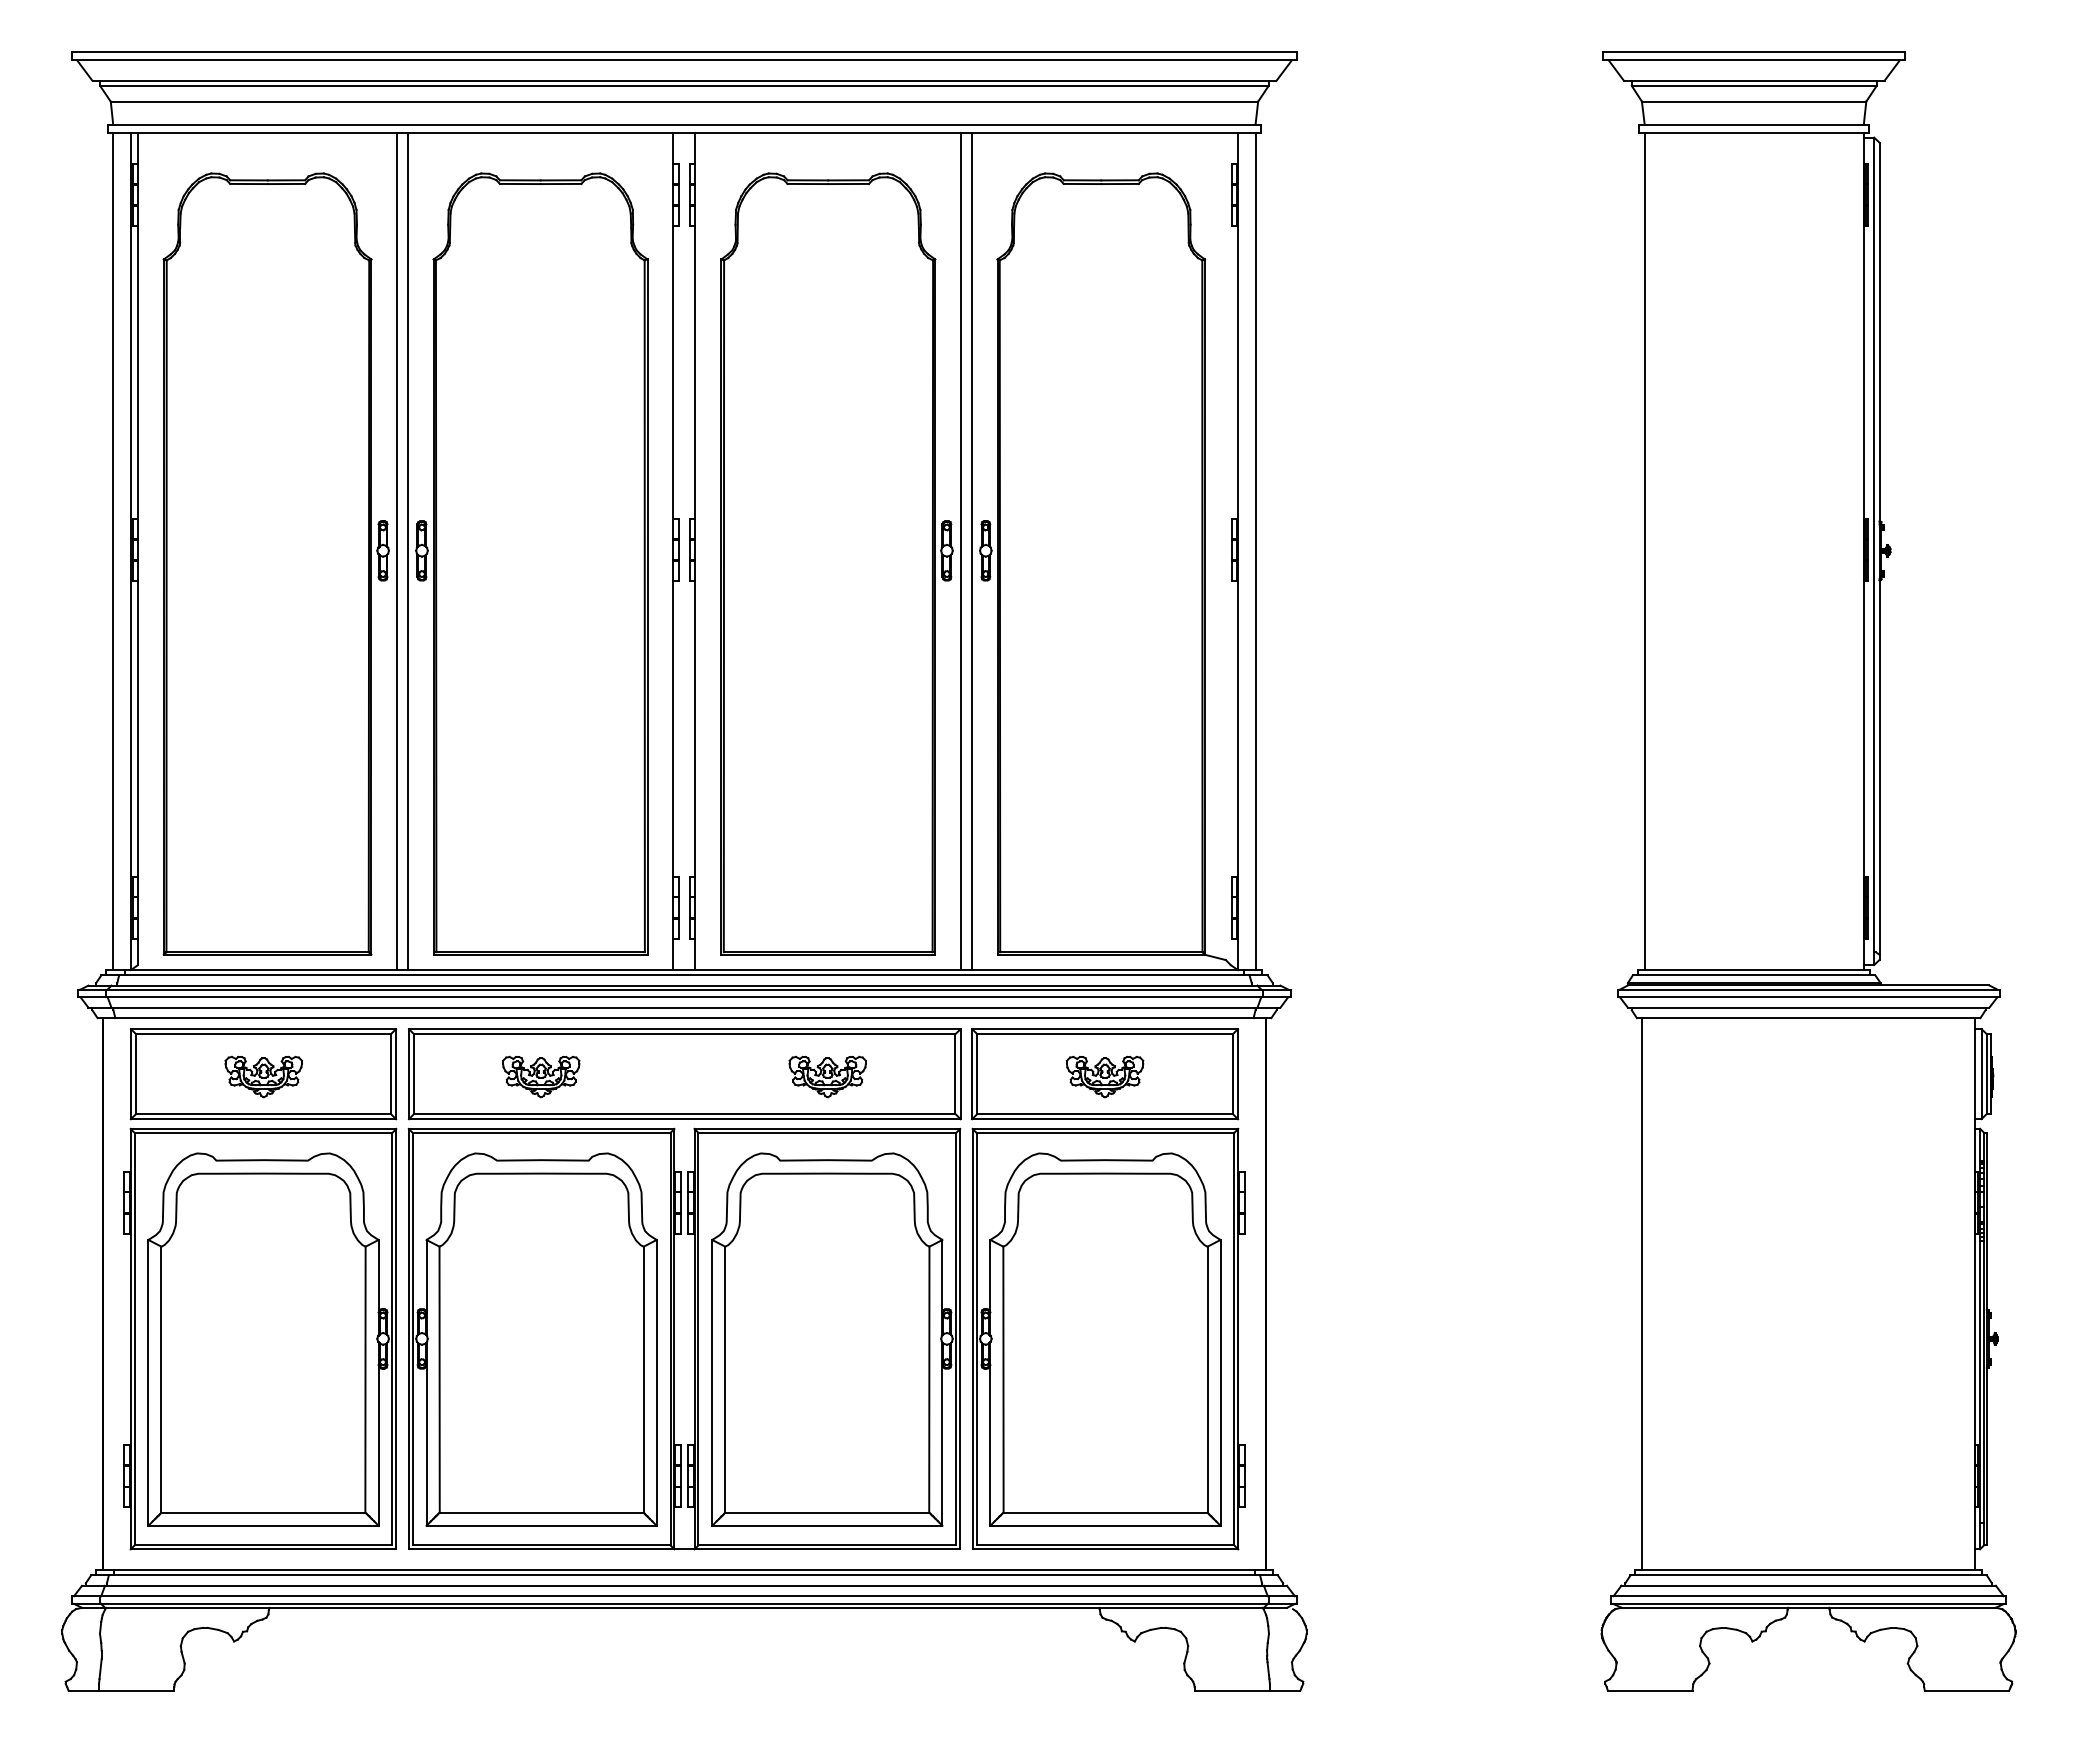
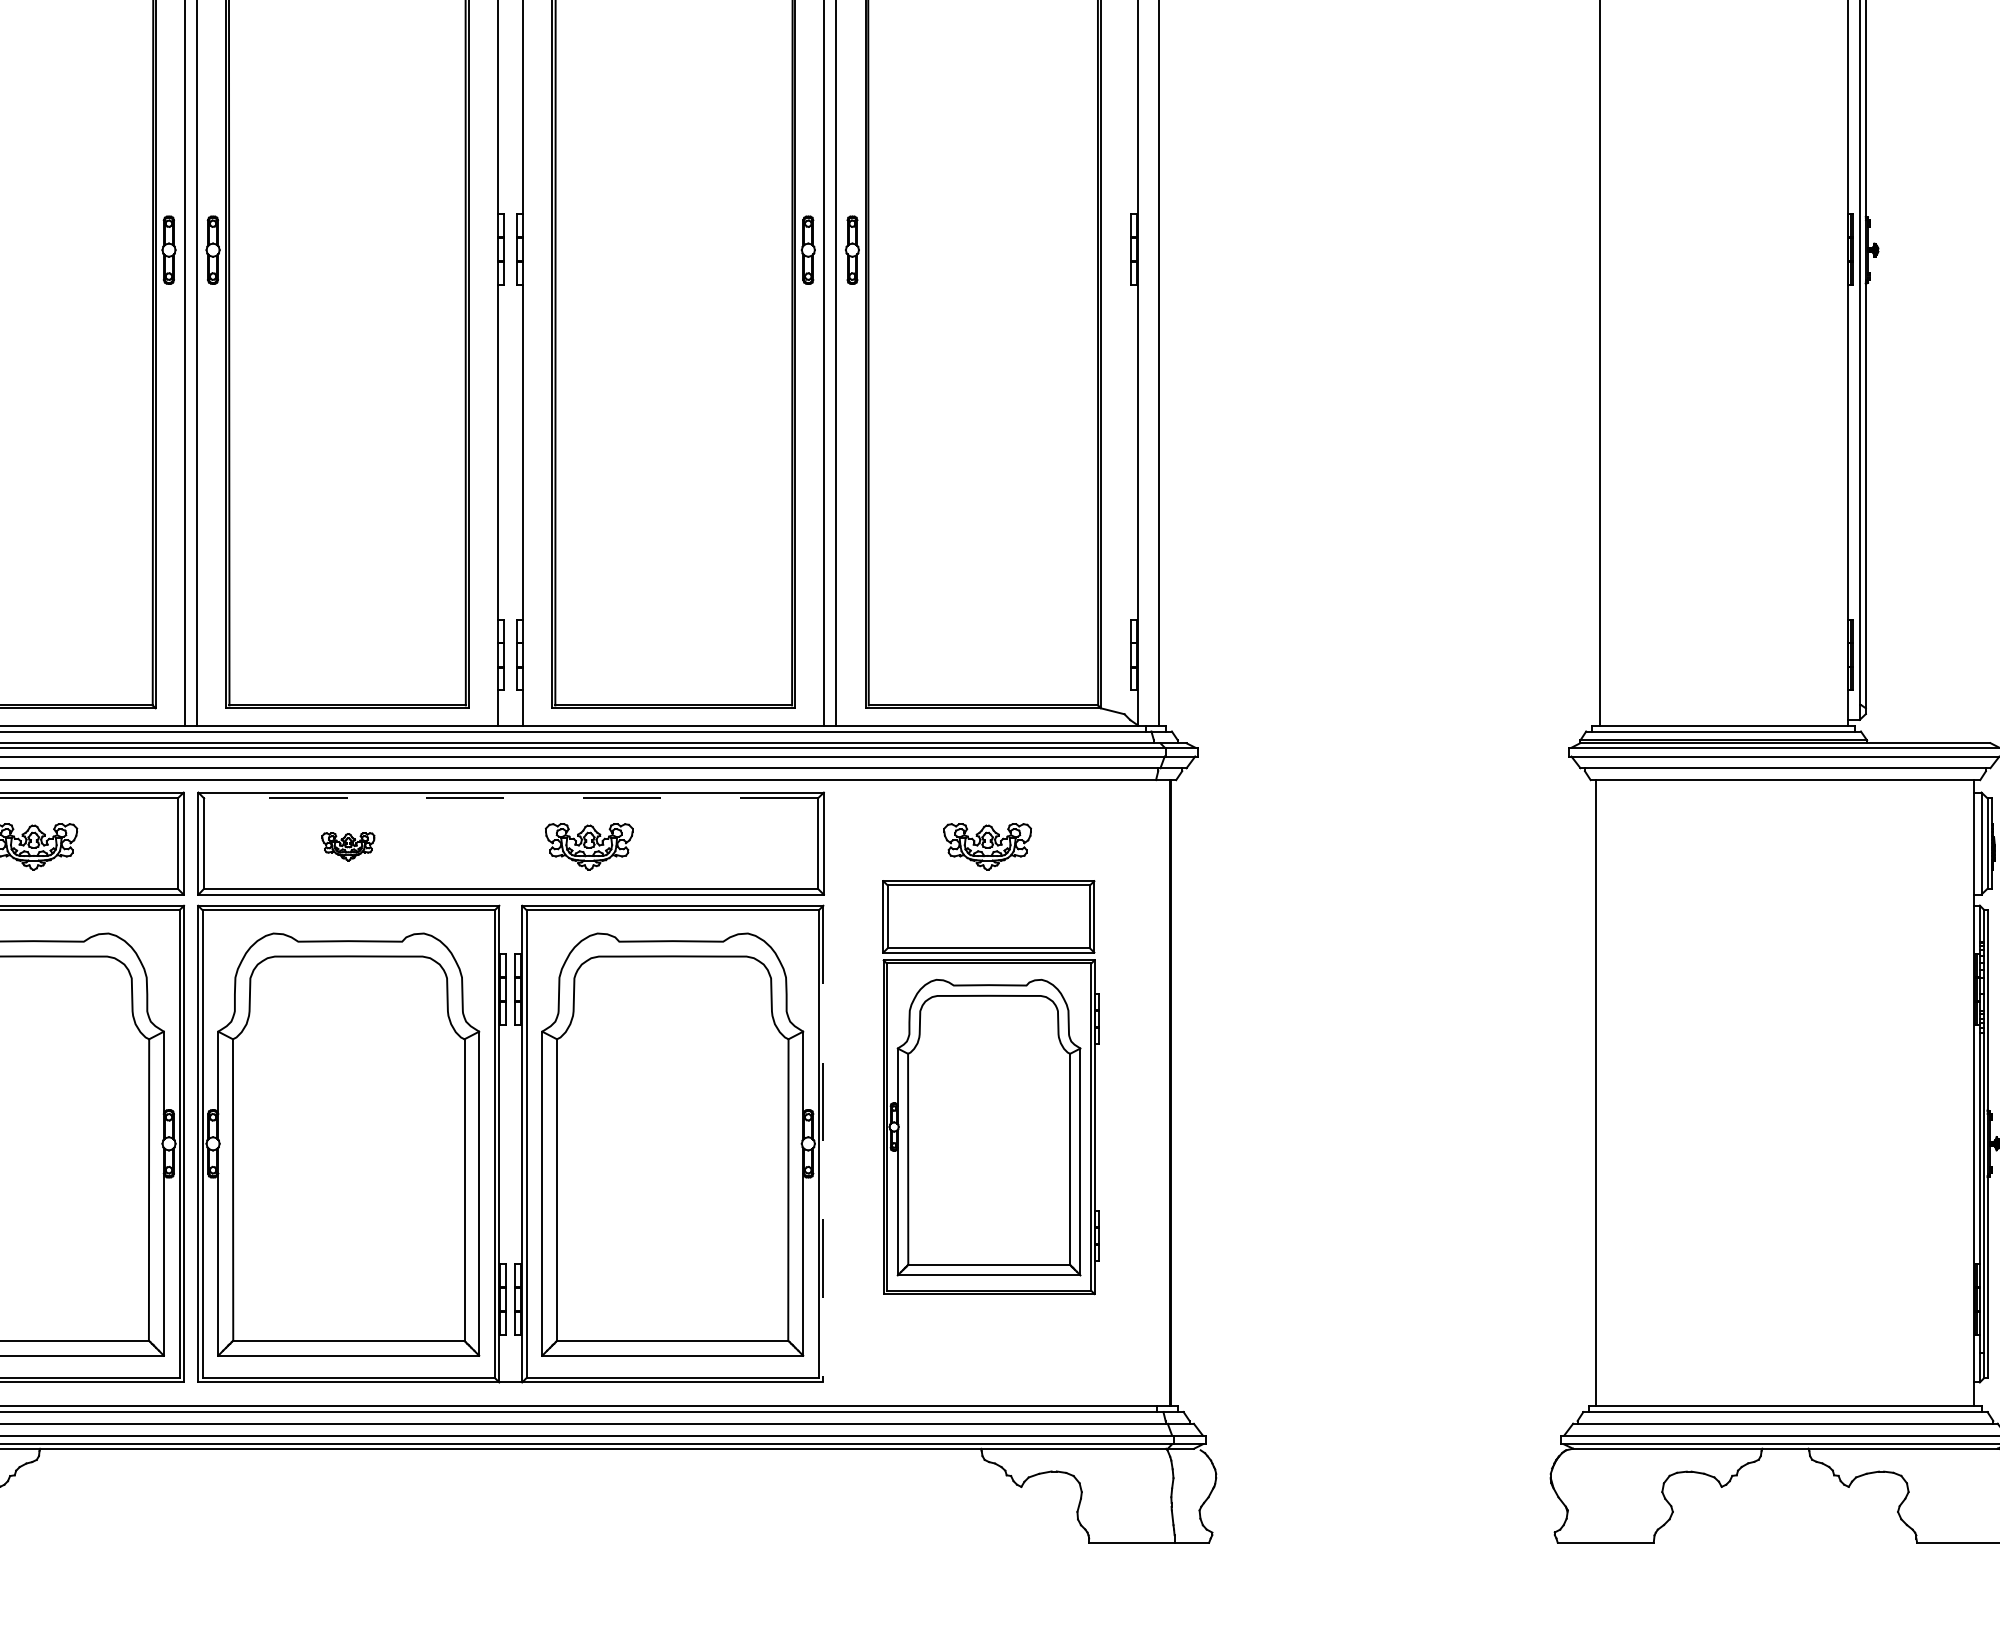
line: (684, 1034) -> (510, 798), solid -> dashed
part: (541, 1076) -> (348, 846), size x0.6
part: (827, 1076) -> (589, 846), moved
part: (1108, 1289) -> (991, 1087), size x0.7
line: (960, 1339) -> (823, 1144), solid -> dashed

